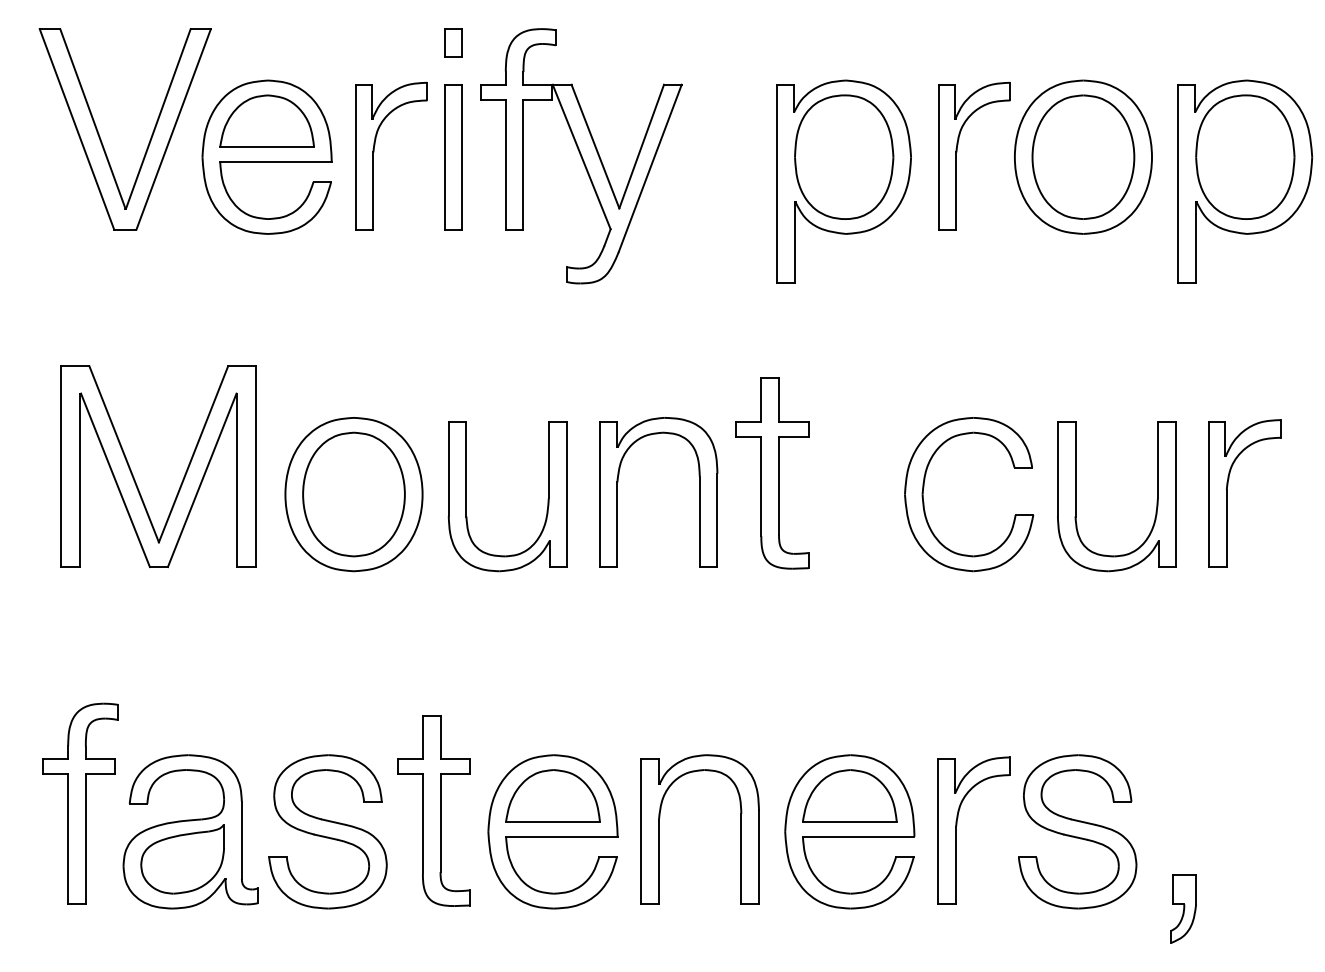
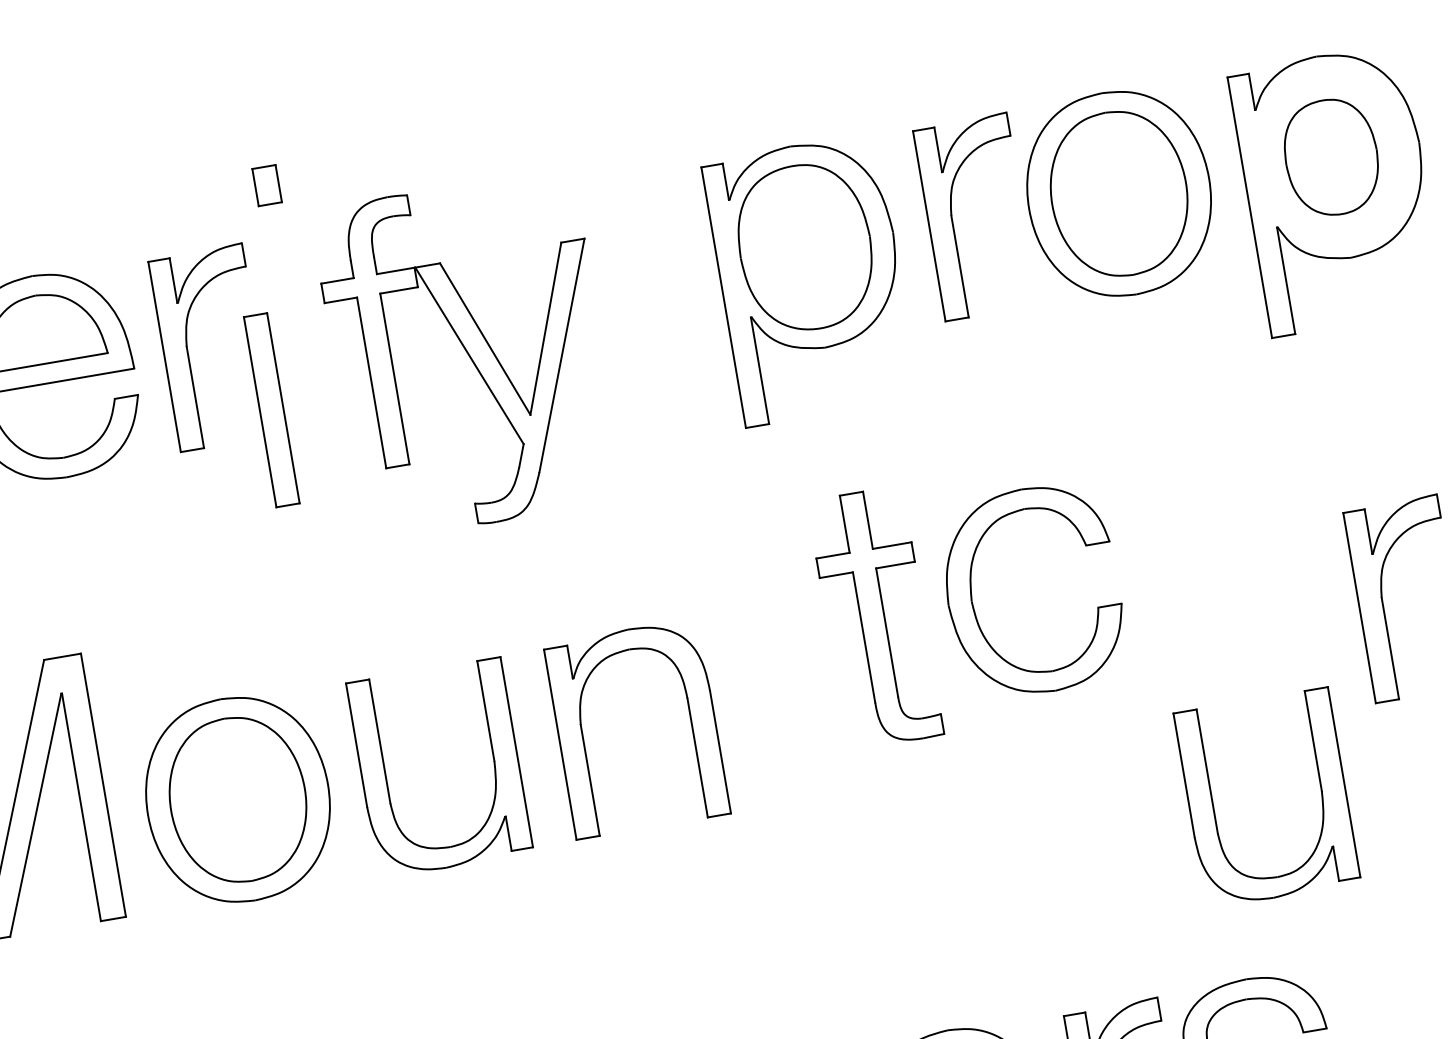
part: (581, 156) -> (469, 355), moved
part: (1245, 156) -> (1331, 156), size x0.7
part: (453, 157) -> (272, 410), moved
part: (772, 473) -> (875, 617), moved
part: (924, 487) -> (972, 591), moved
part: (1076, 496) -> (1214, 806), moved

